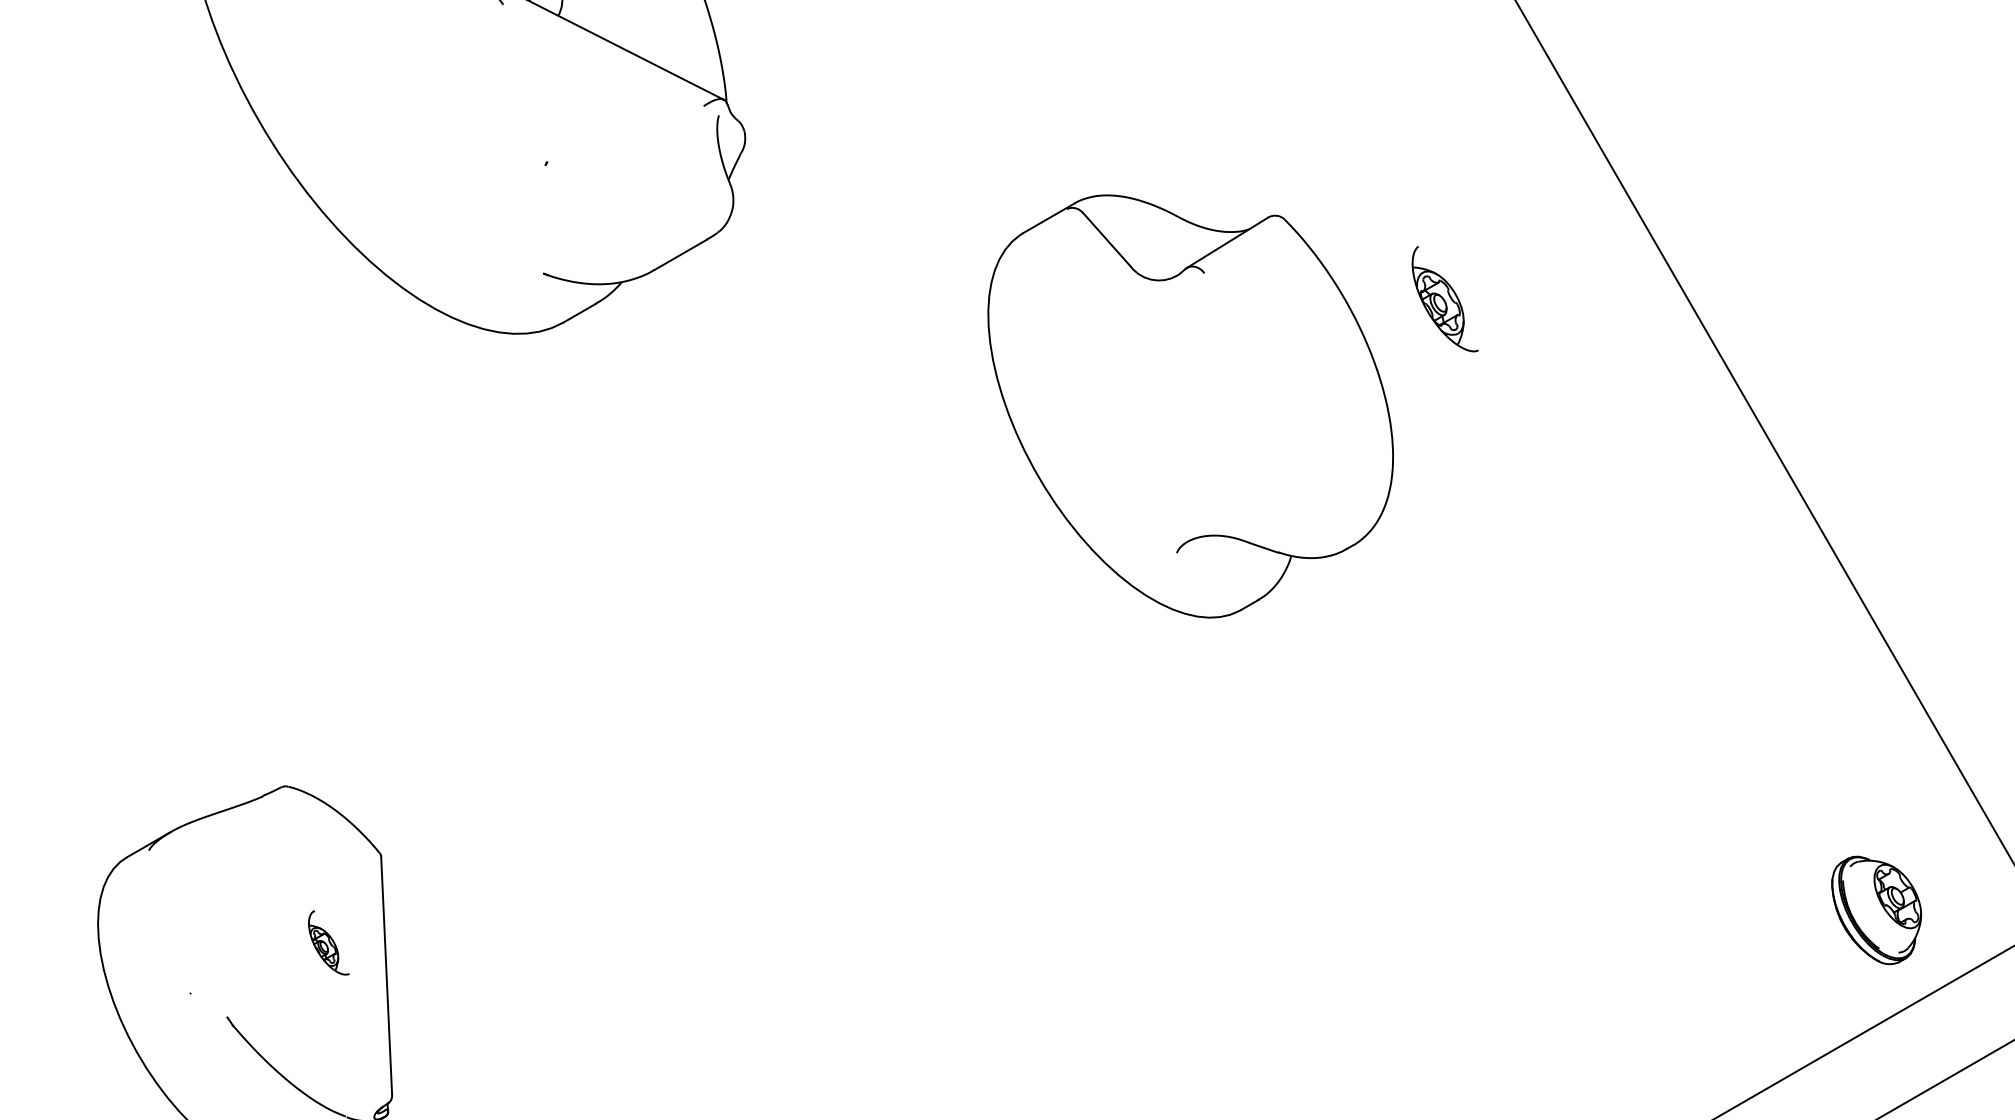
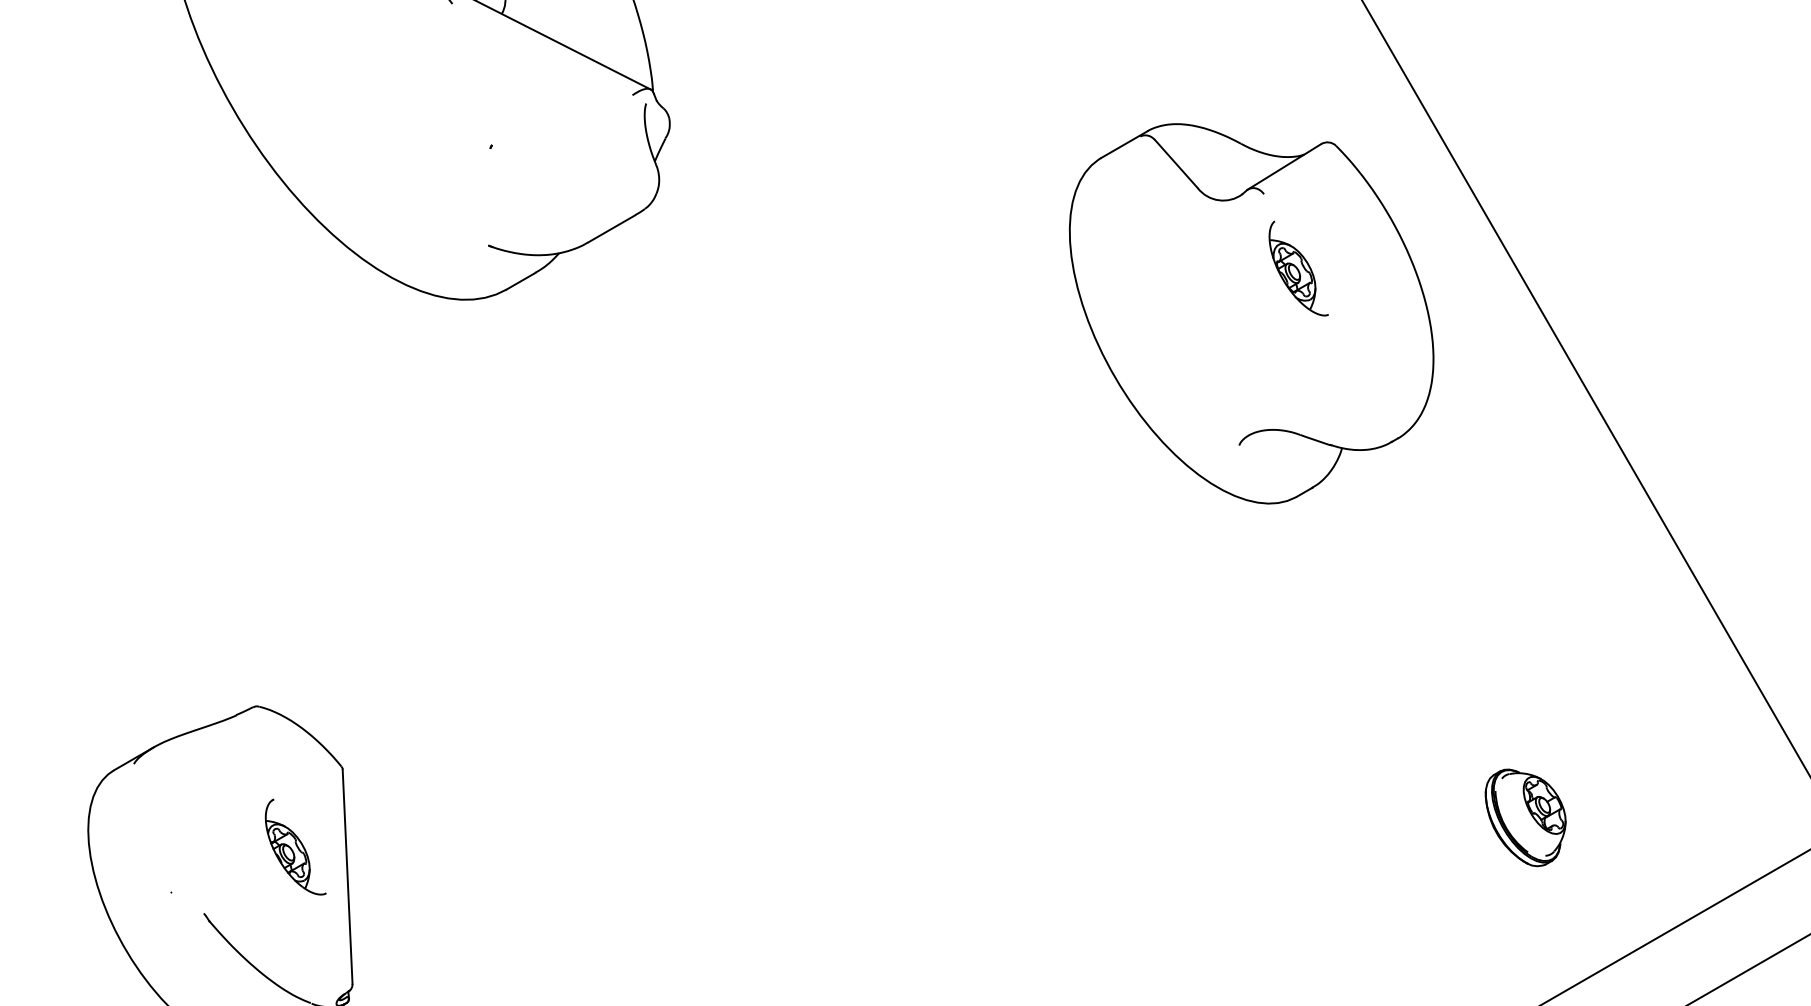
part: (1190, 406) -> (1251, 313), moved
part: (1876, 910) -> (1525, 817), moved
part: (328, 942) -> (295, 846), size x1.67

